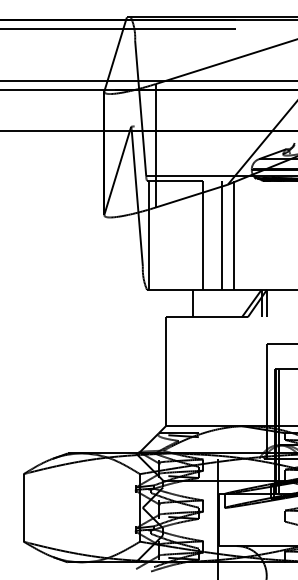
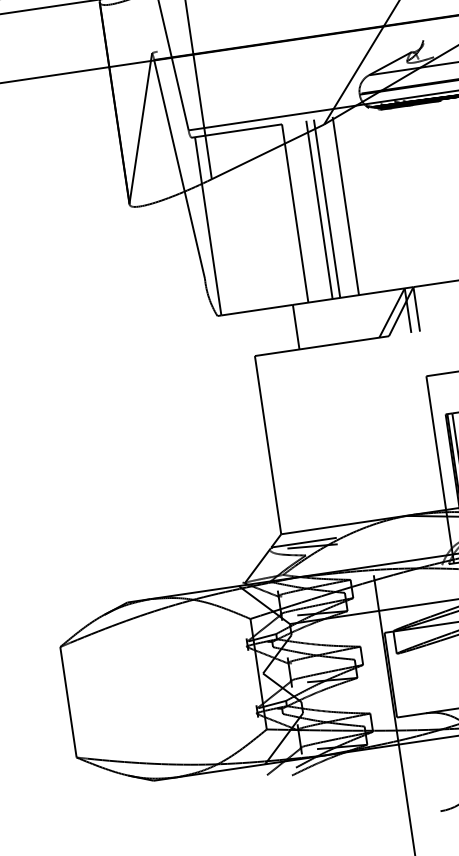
line: (217, 234) -> (319, 208), added

